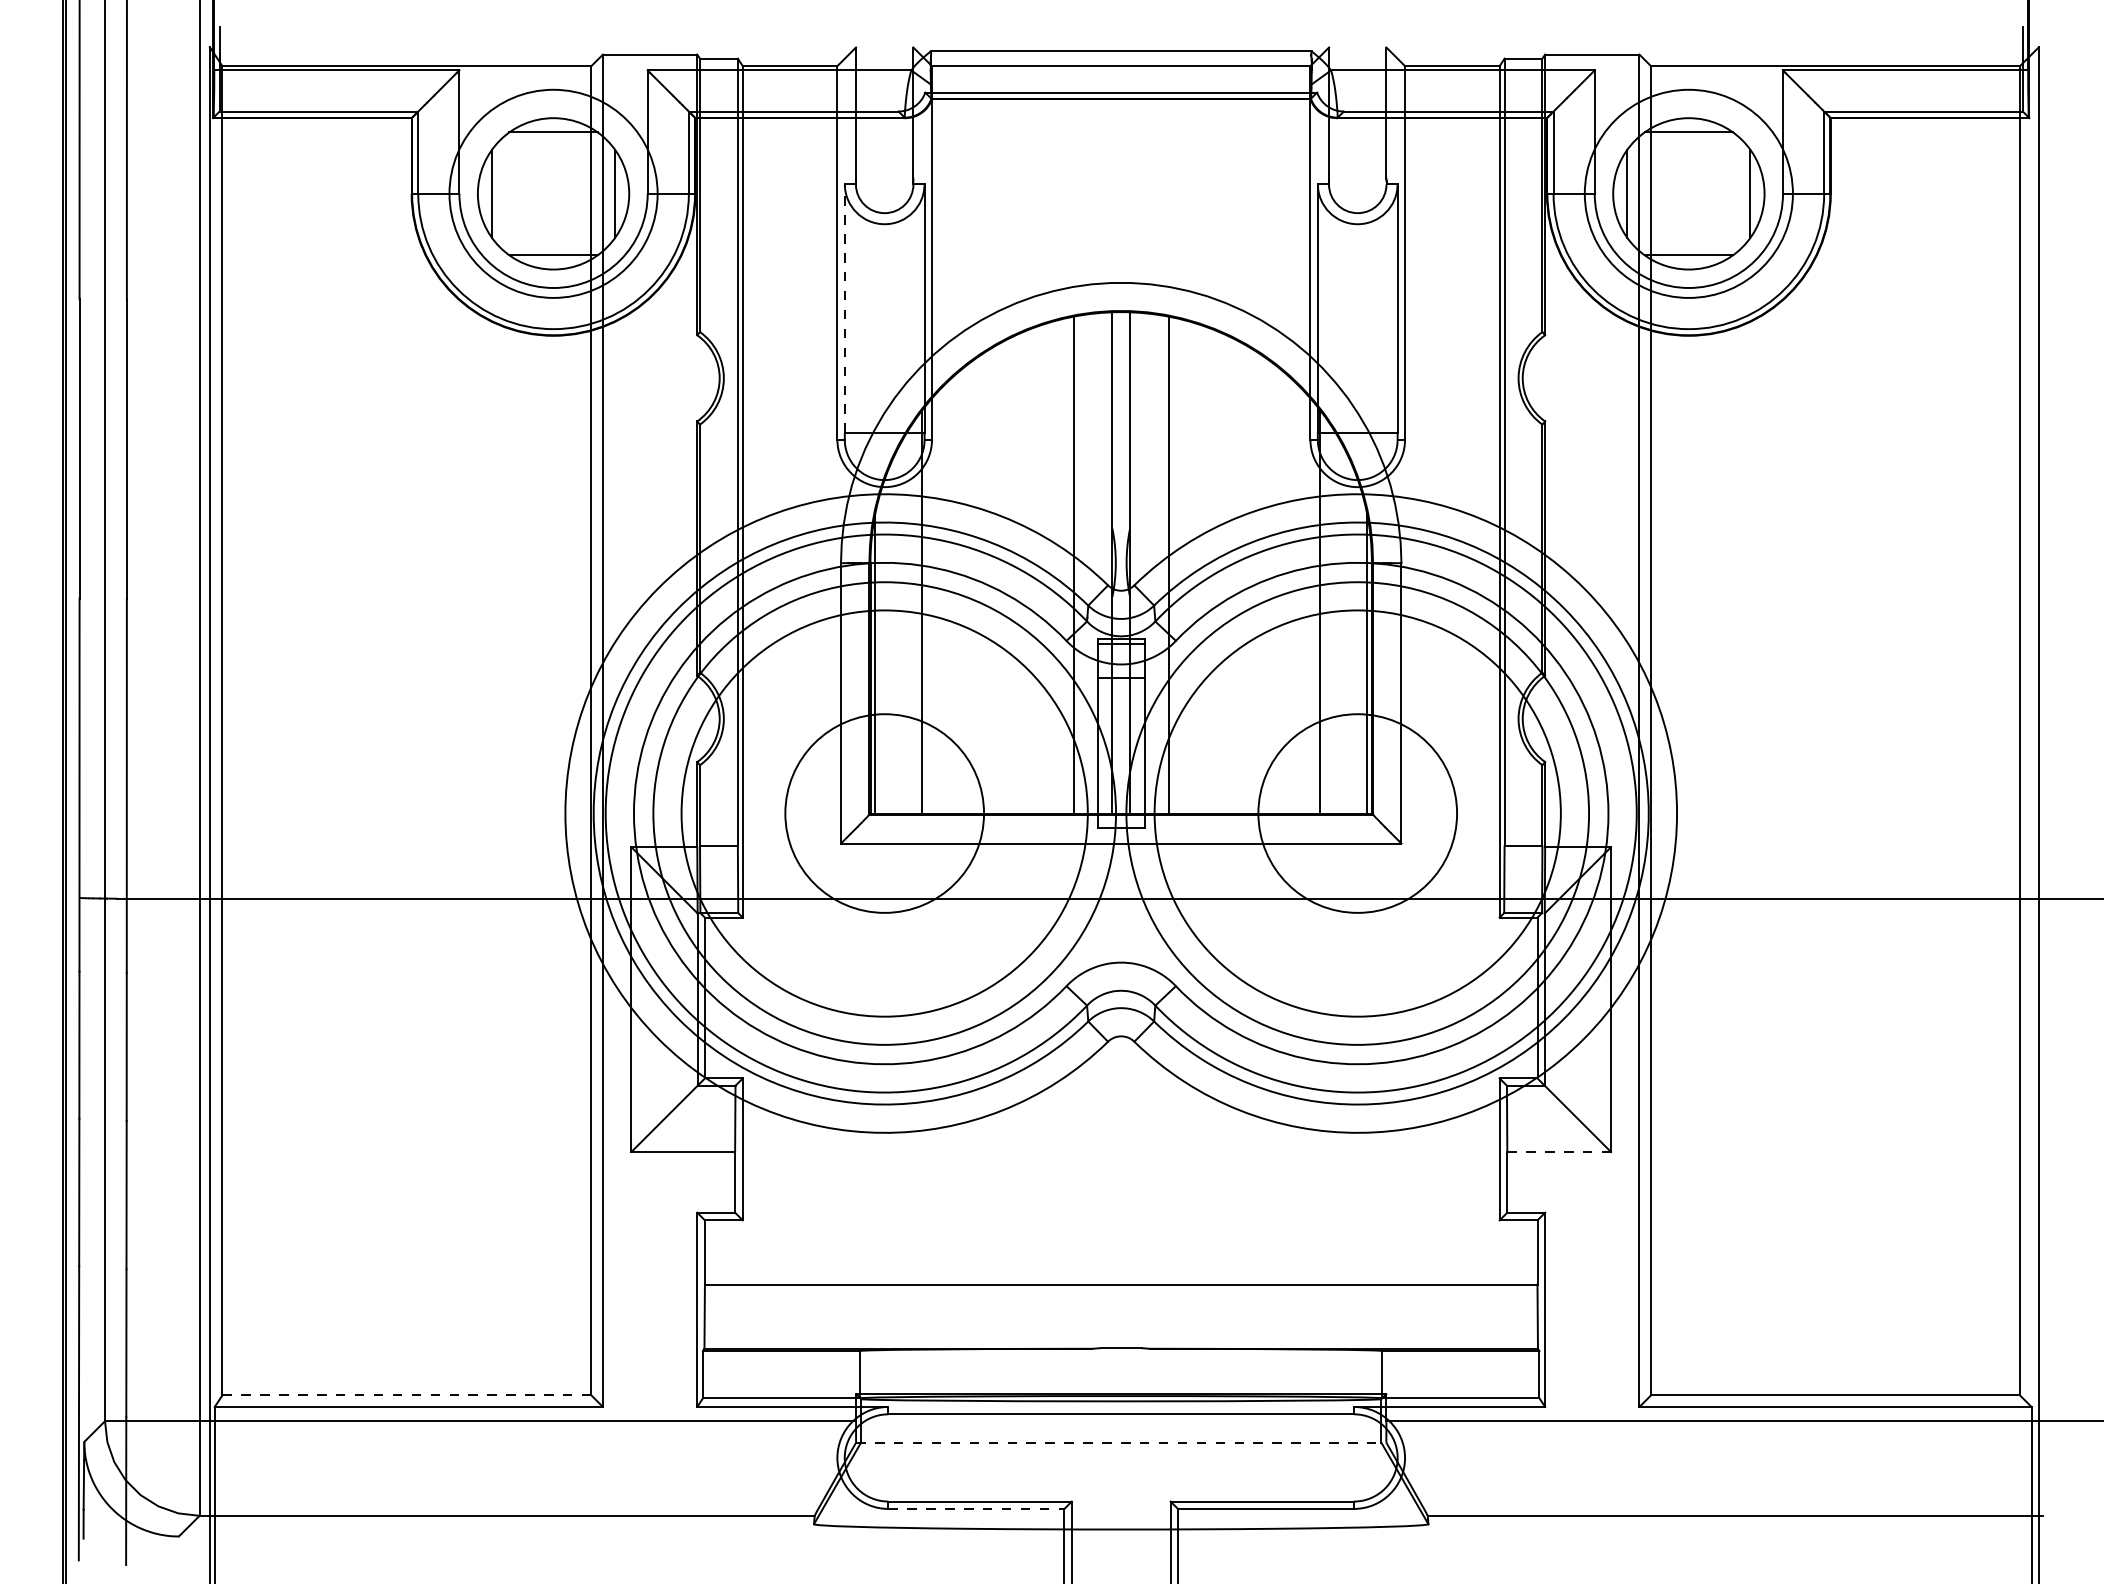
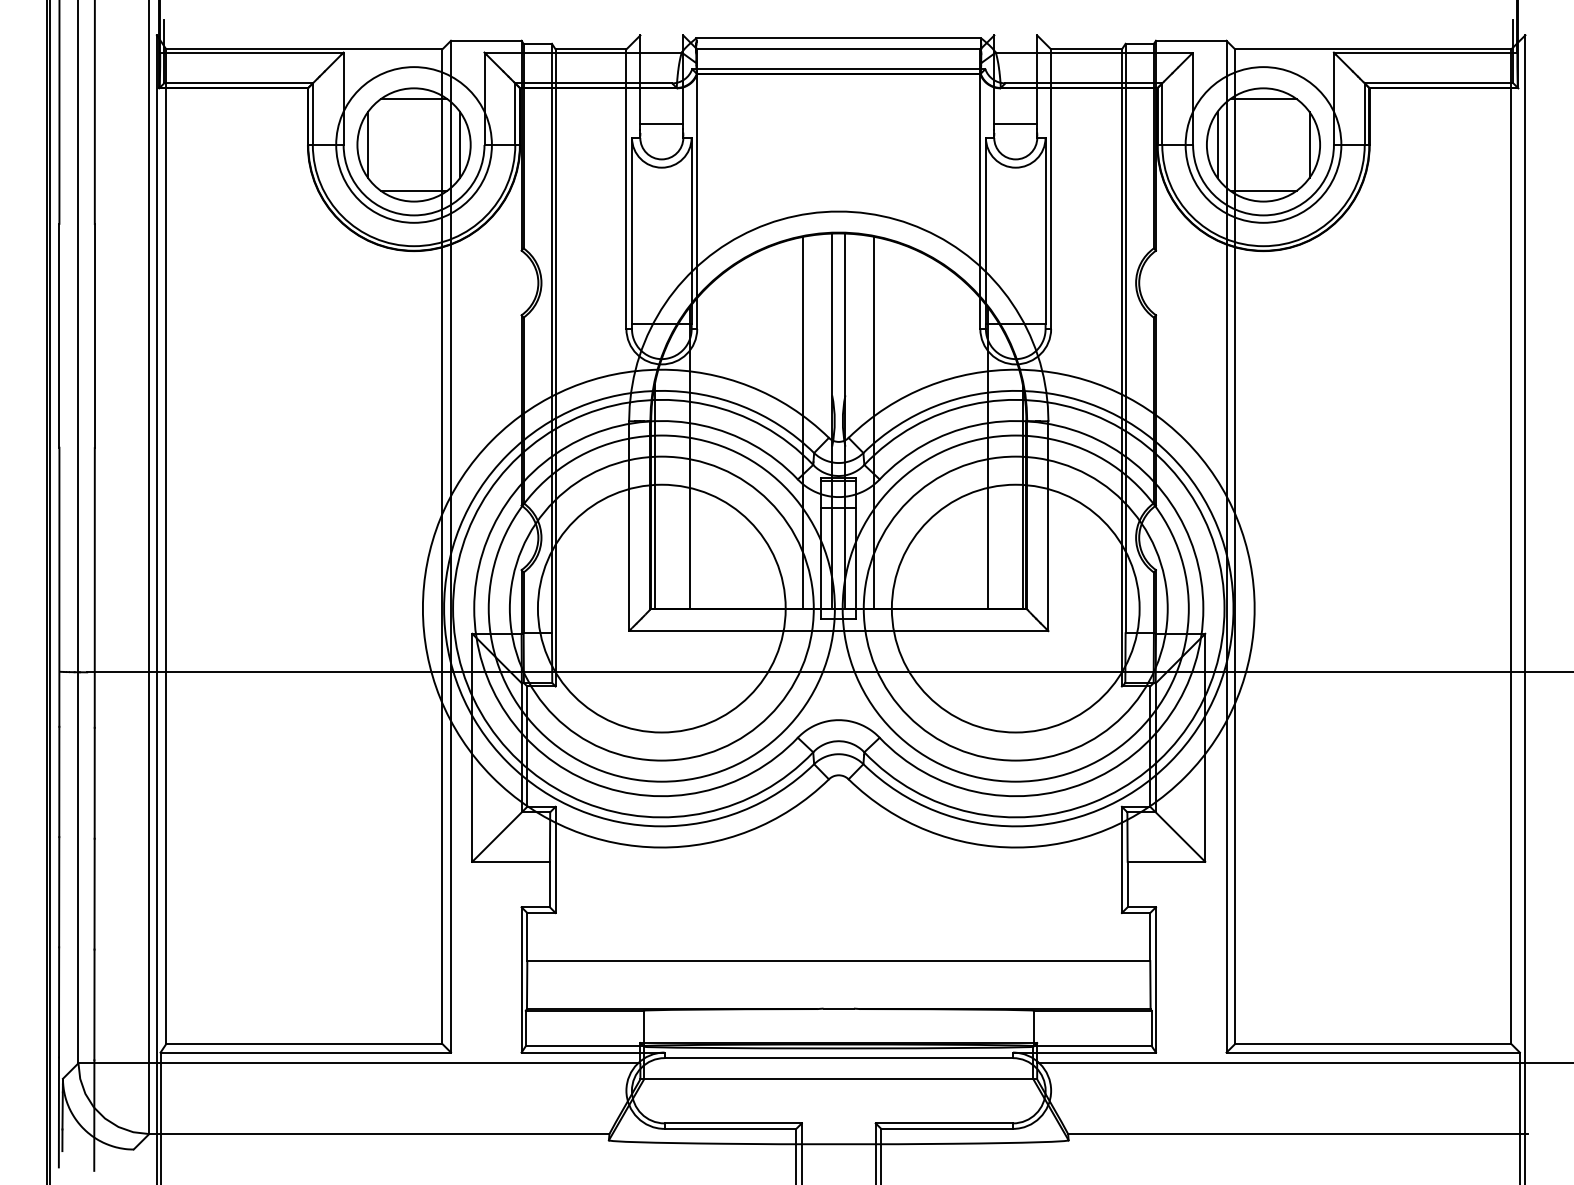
line: (884, 165) -> (661, 123), added
line: (1357, 165) -> (1015, 123), added
line: (844, 308) -> (631, 230), dashed -> solid
circle: (884, 813) -> (661, 608), size x1.67
circle: (1357, 813) -> (1015, 608), size x1.67
line: (1559, 1151) -> (1166, 861), dashed -> solid
line: (406, 1395) -> (304, 1044), dashed -> solid
line: (1121, 1442) -> (838, 1079), dashed -> solid
line: (976, 1508) -> (730, 1128), dashed -> solid

